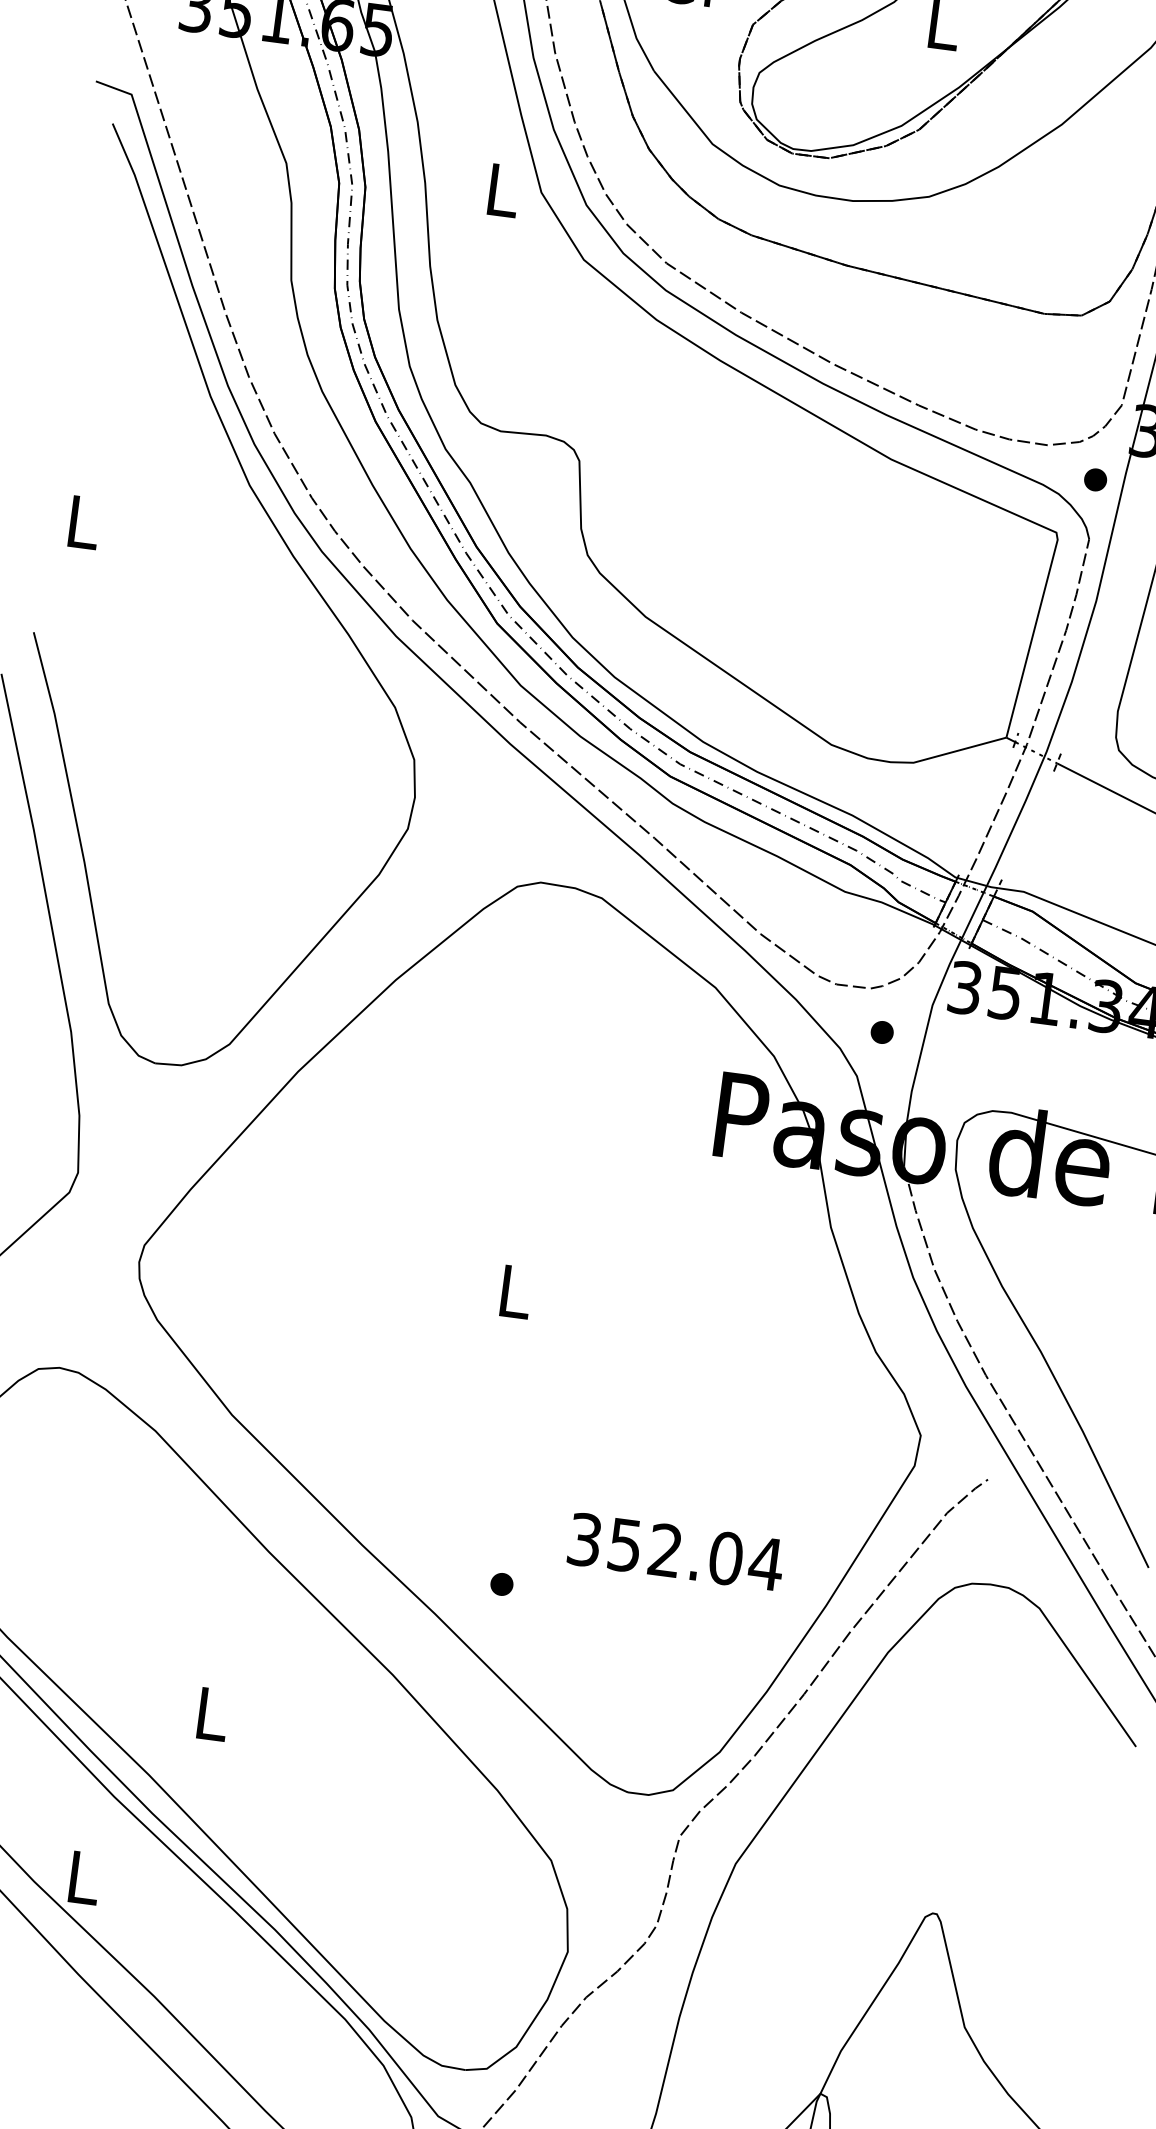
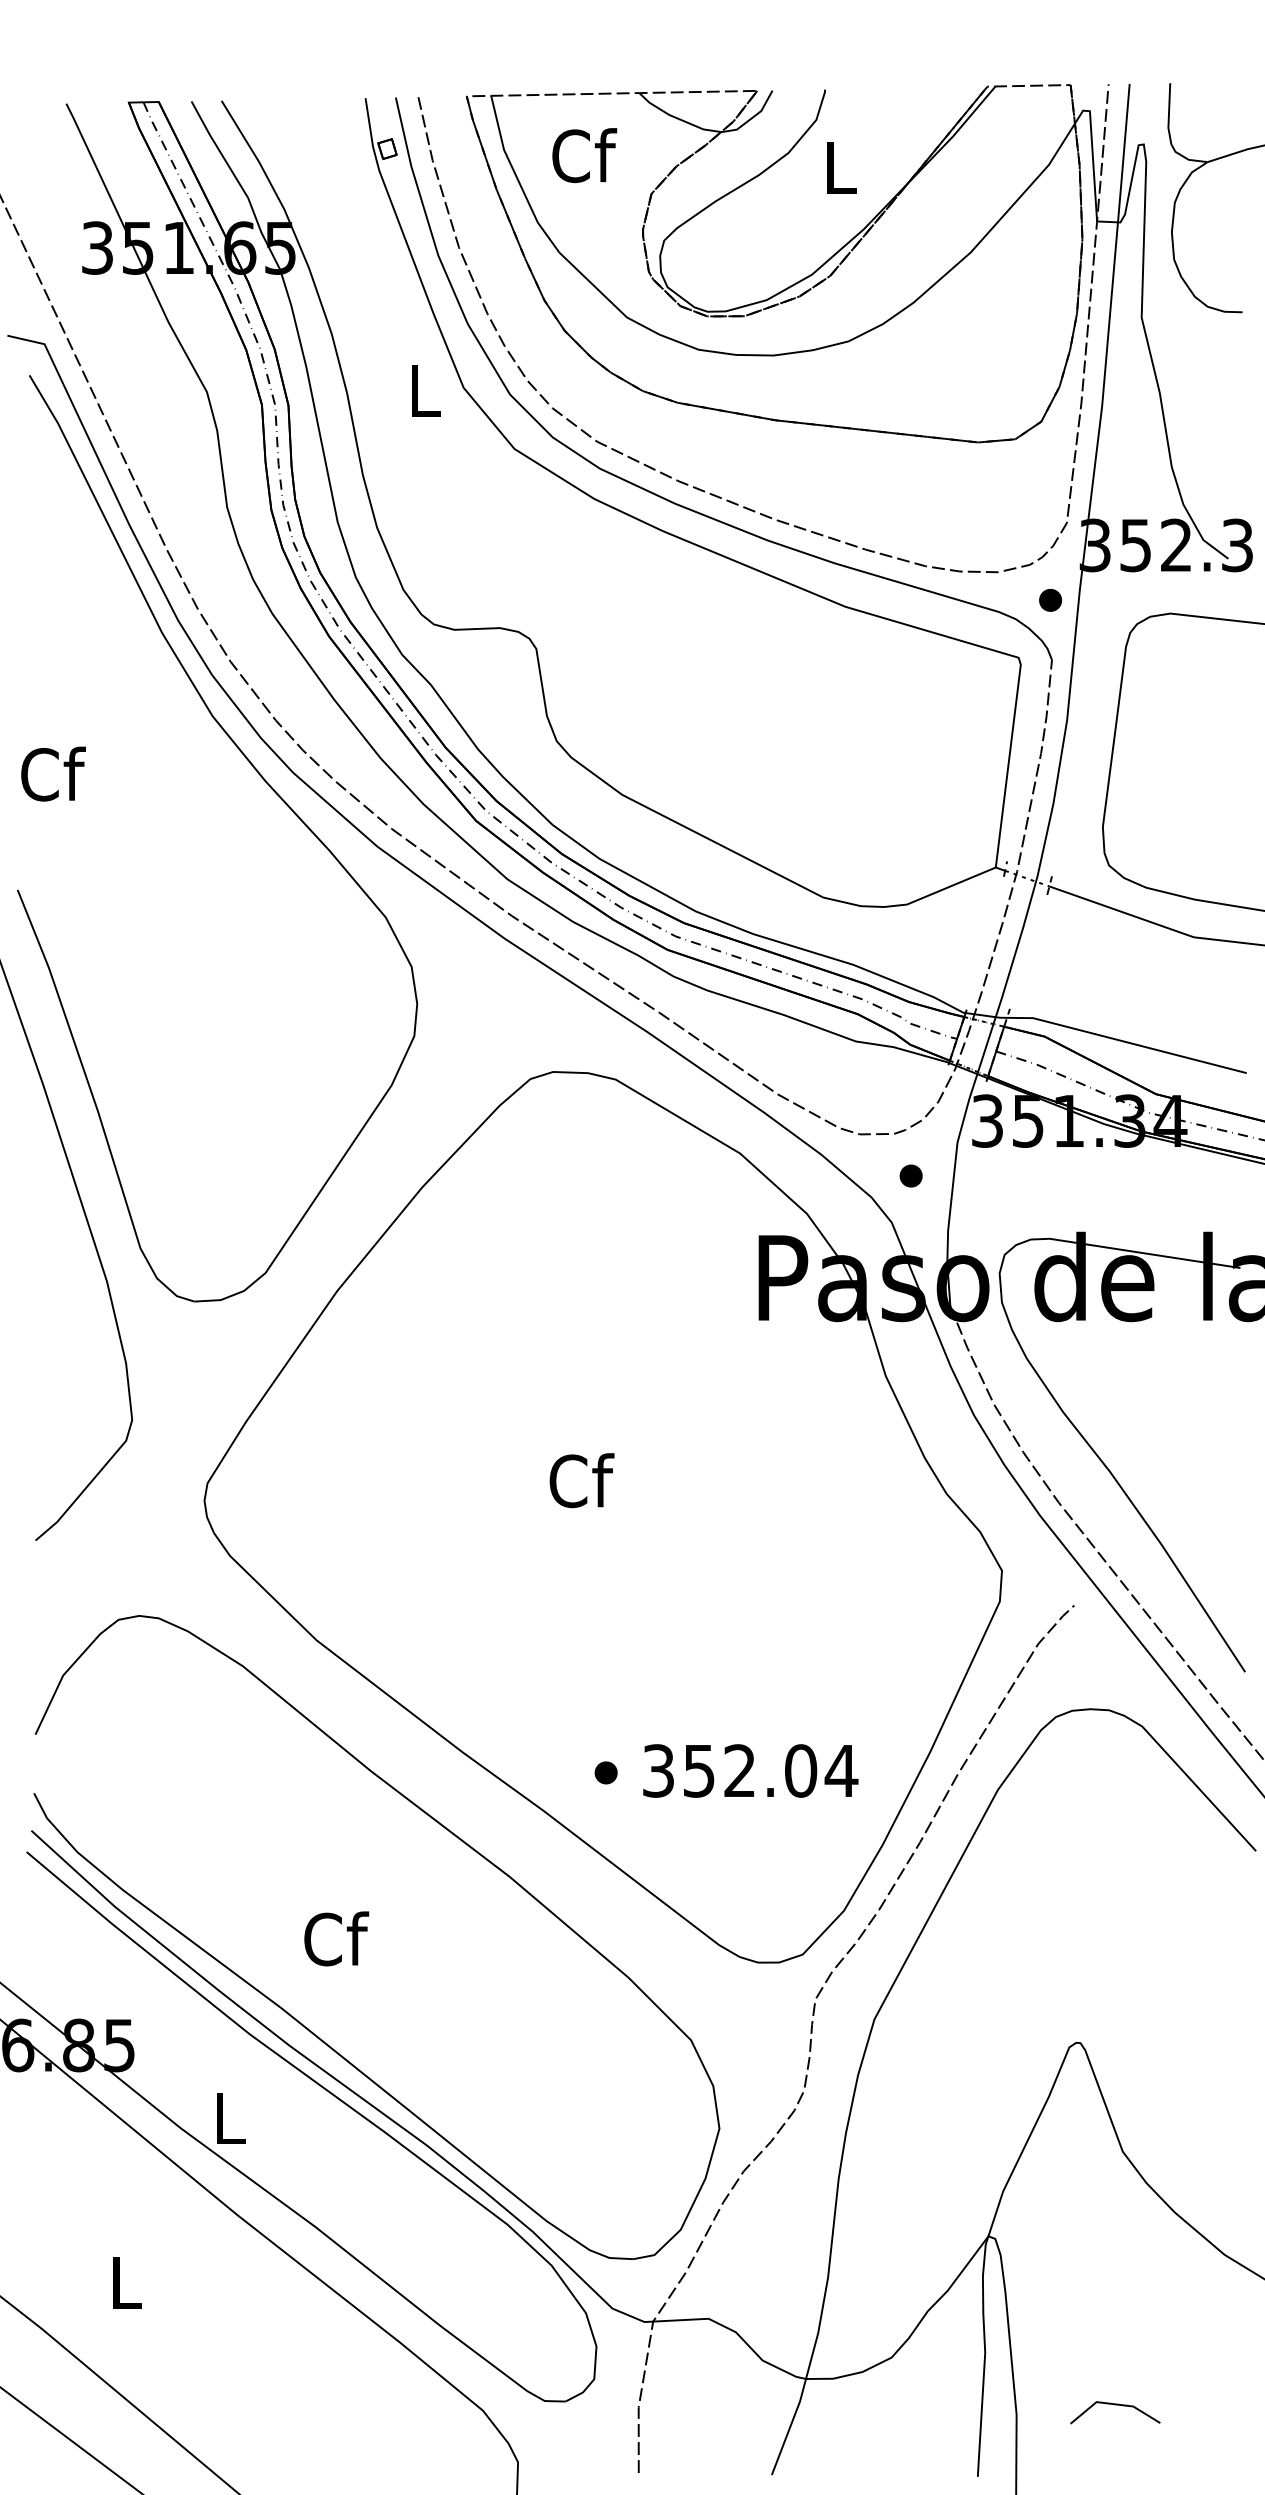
text: (84, 521) -> (53, 773), L -> Cf
text: (515, 1291) -> (581, 1480), L -> Cf
text: (676, 1551) -> (750, 1770), moved
text: (212, 1713) -> (336, 1938), L -> Cf

